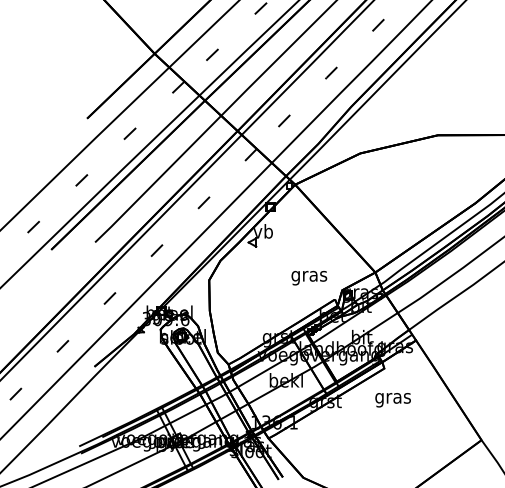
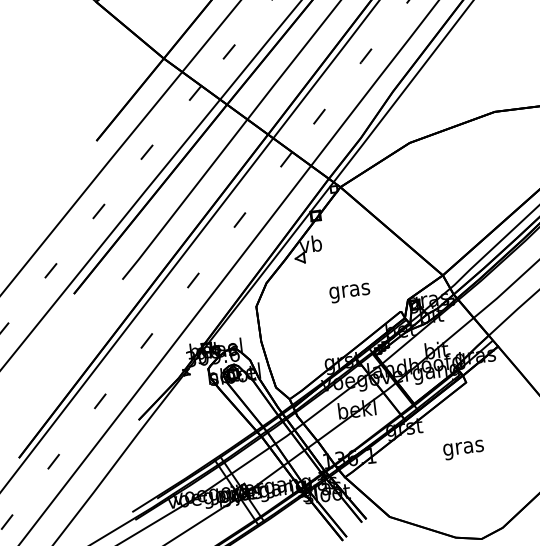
text: (309, 277) -> (350, 292), moved
text: (392, 400) -> (463, 450), moved

